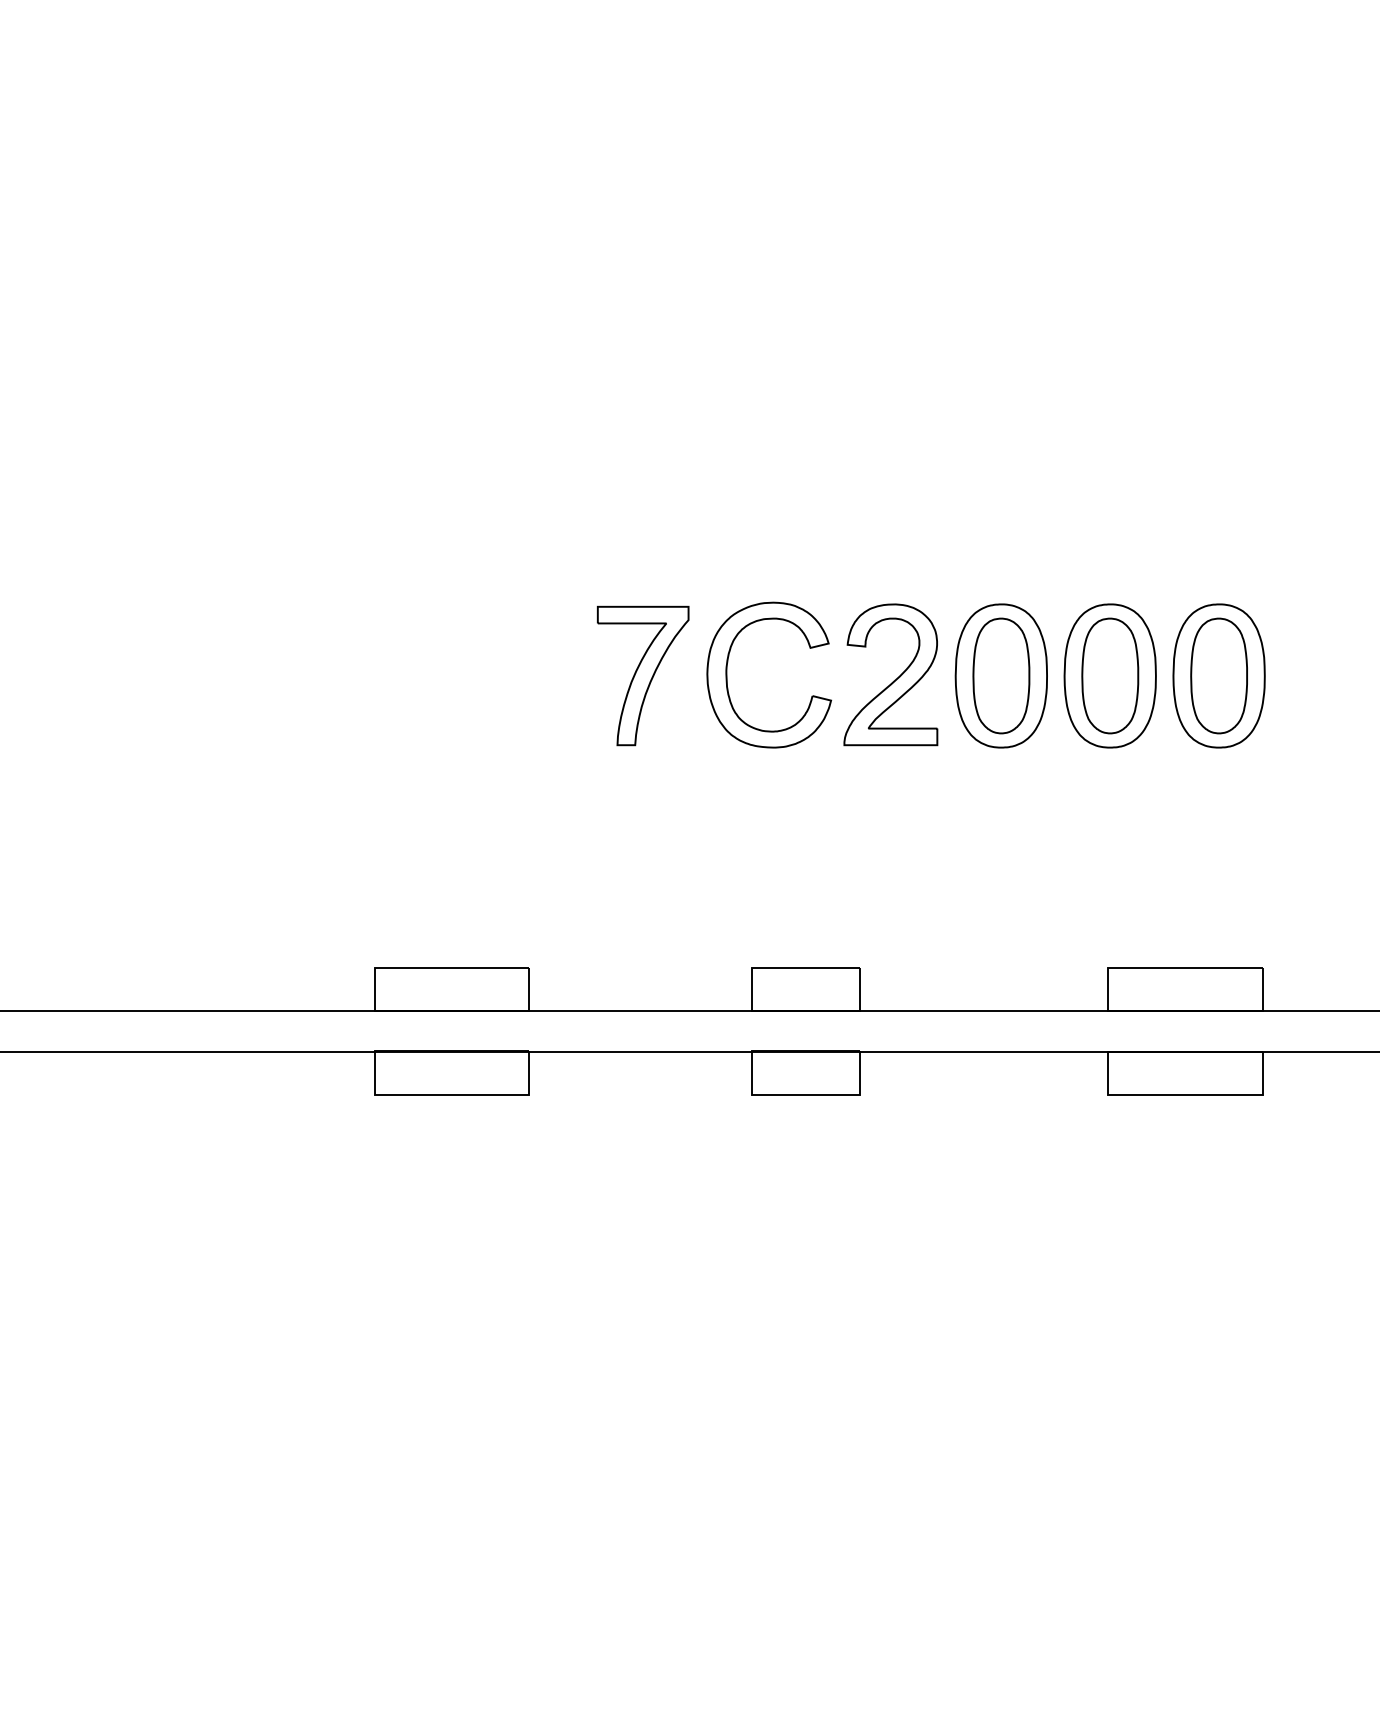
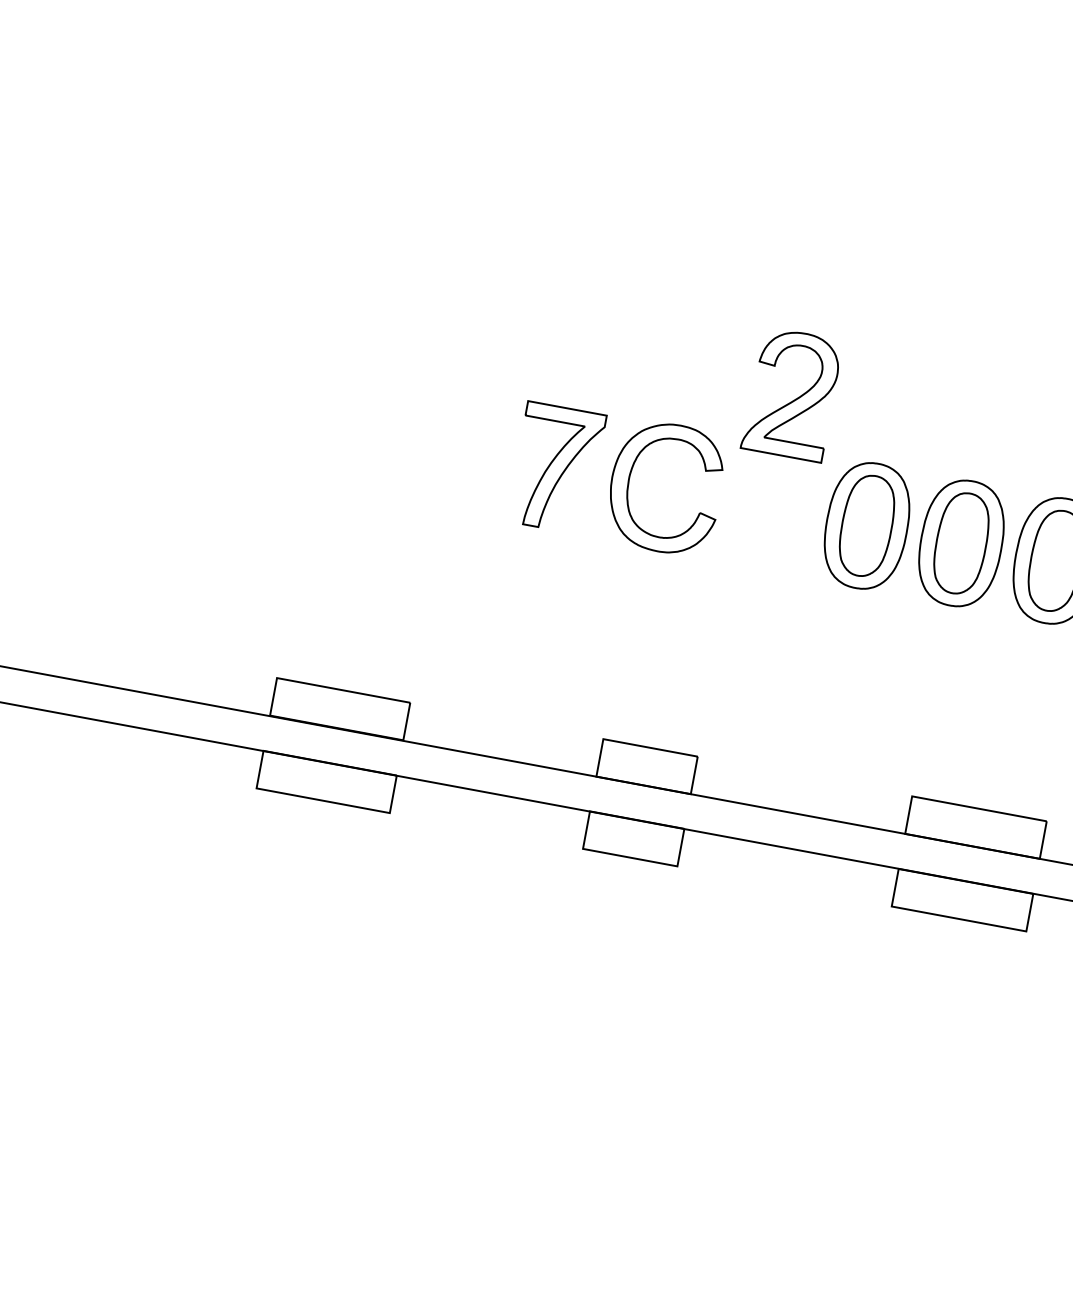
part: (893, 680) -> (793, 399), moved

